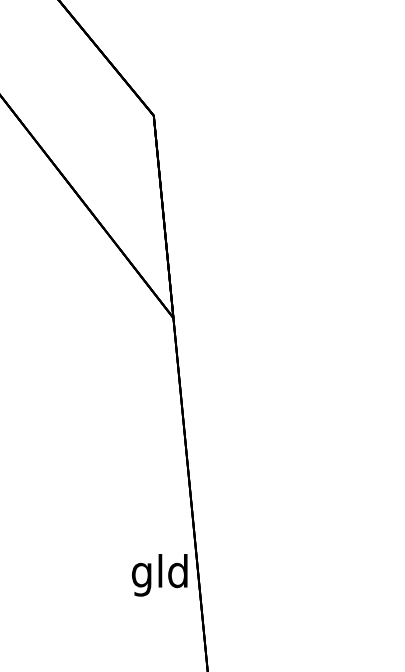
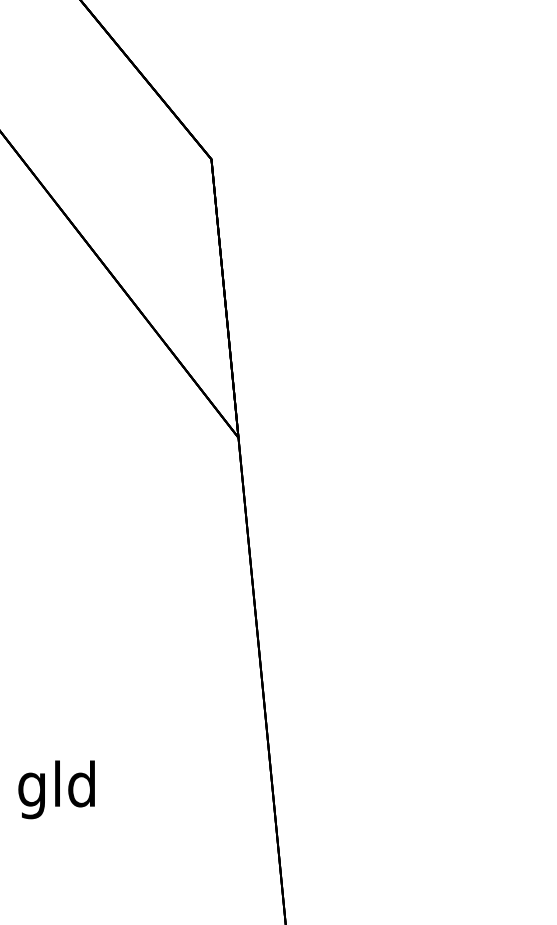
text: (159, 575) -> (56, 789), moved

